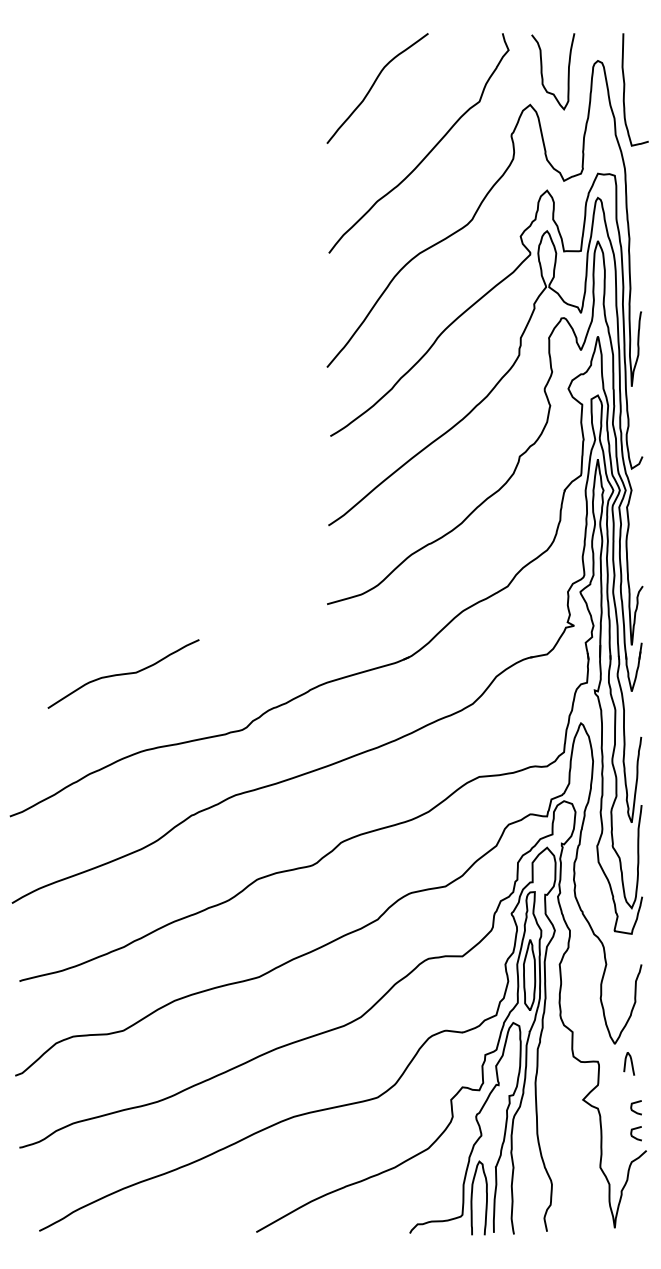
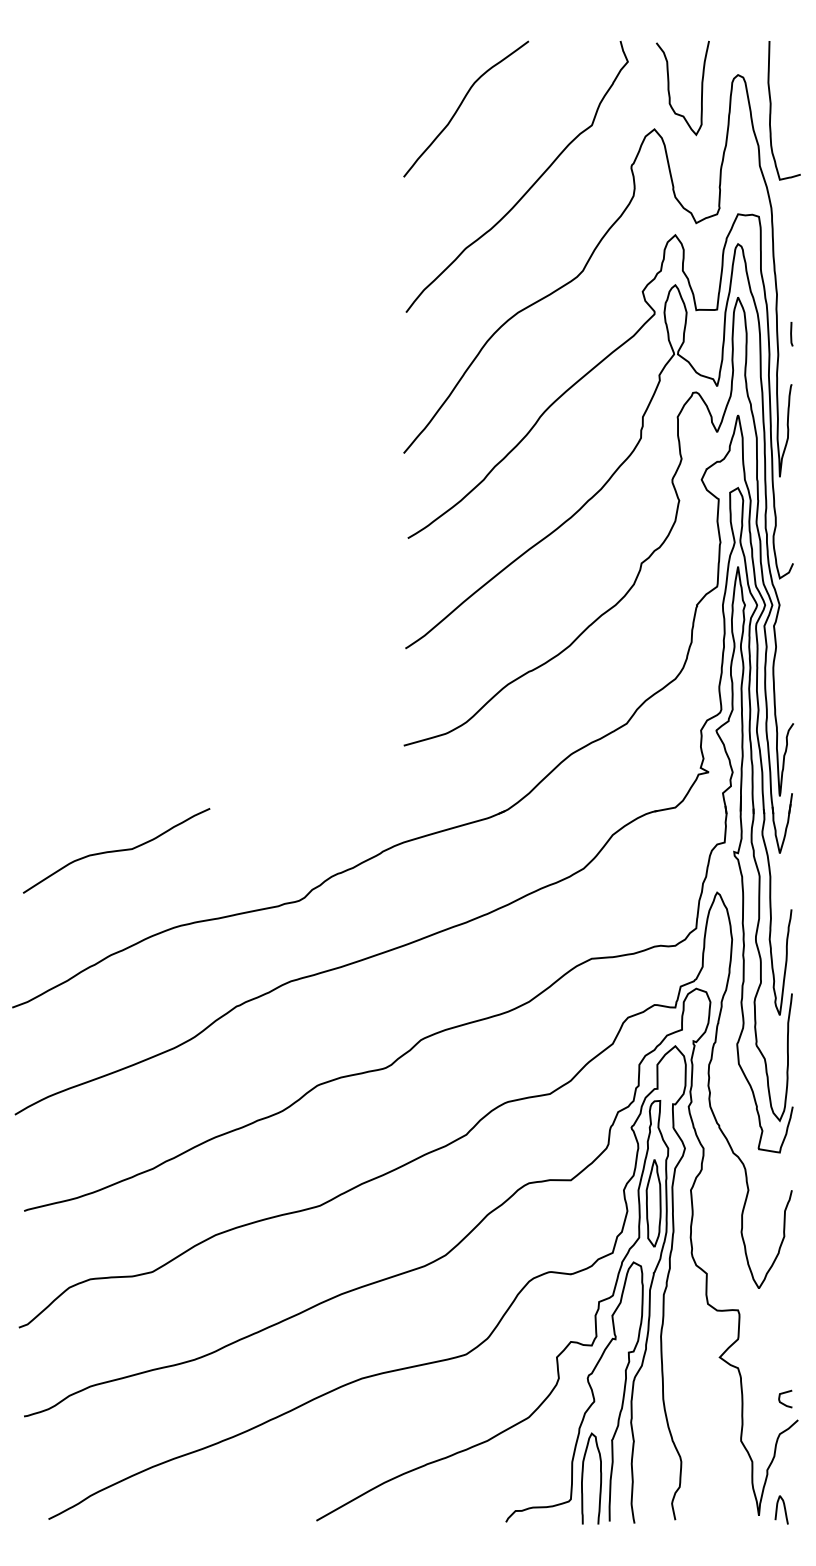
line: (641, 271) -> (791, 334), added
curve: (123, 673) -> (116, 850), moved
curve: (630, 1061) -> (783, 1507), moved
curve: (636, 1103) -> (785, 1361), removed

